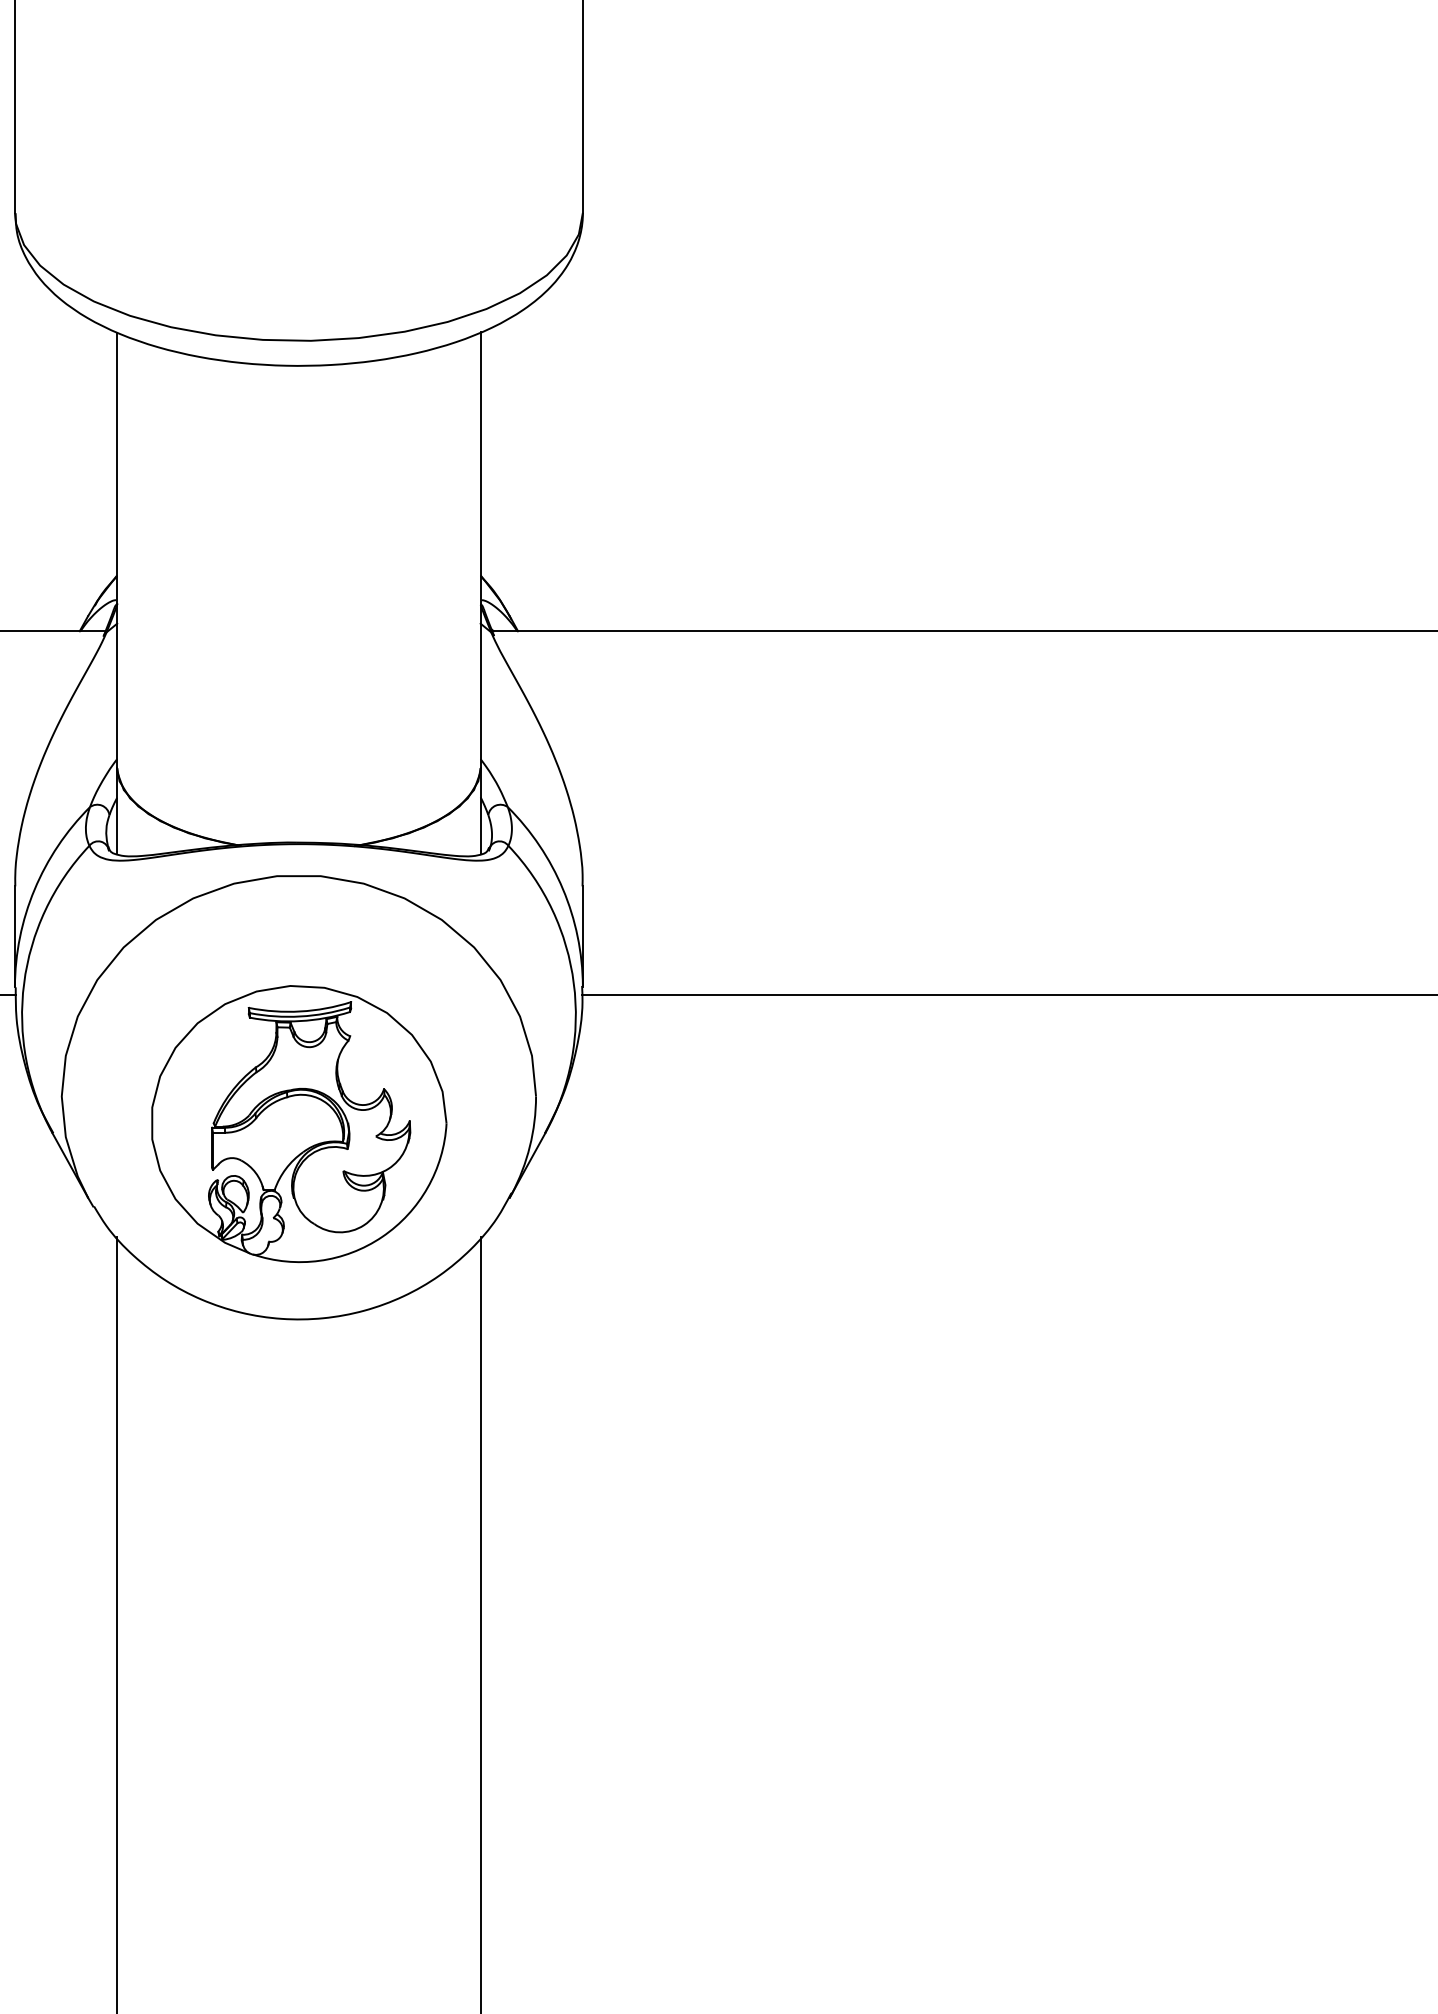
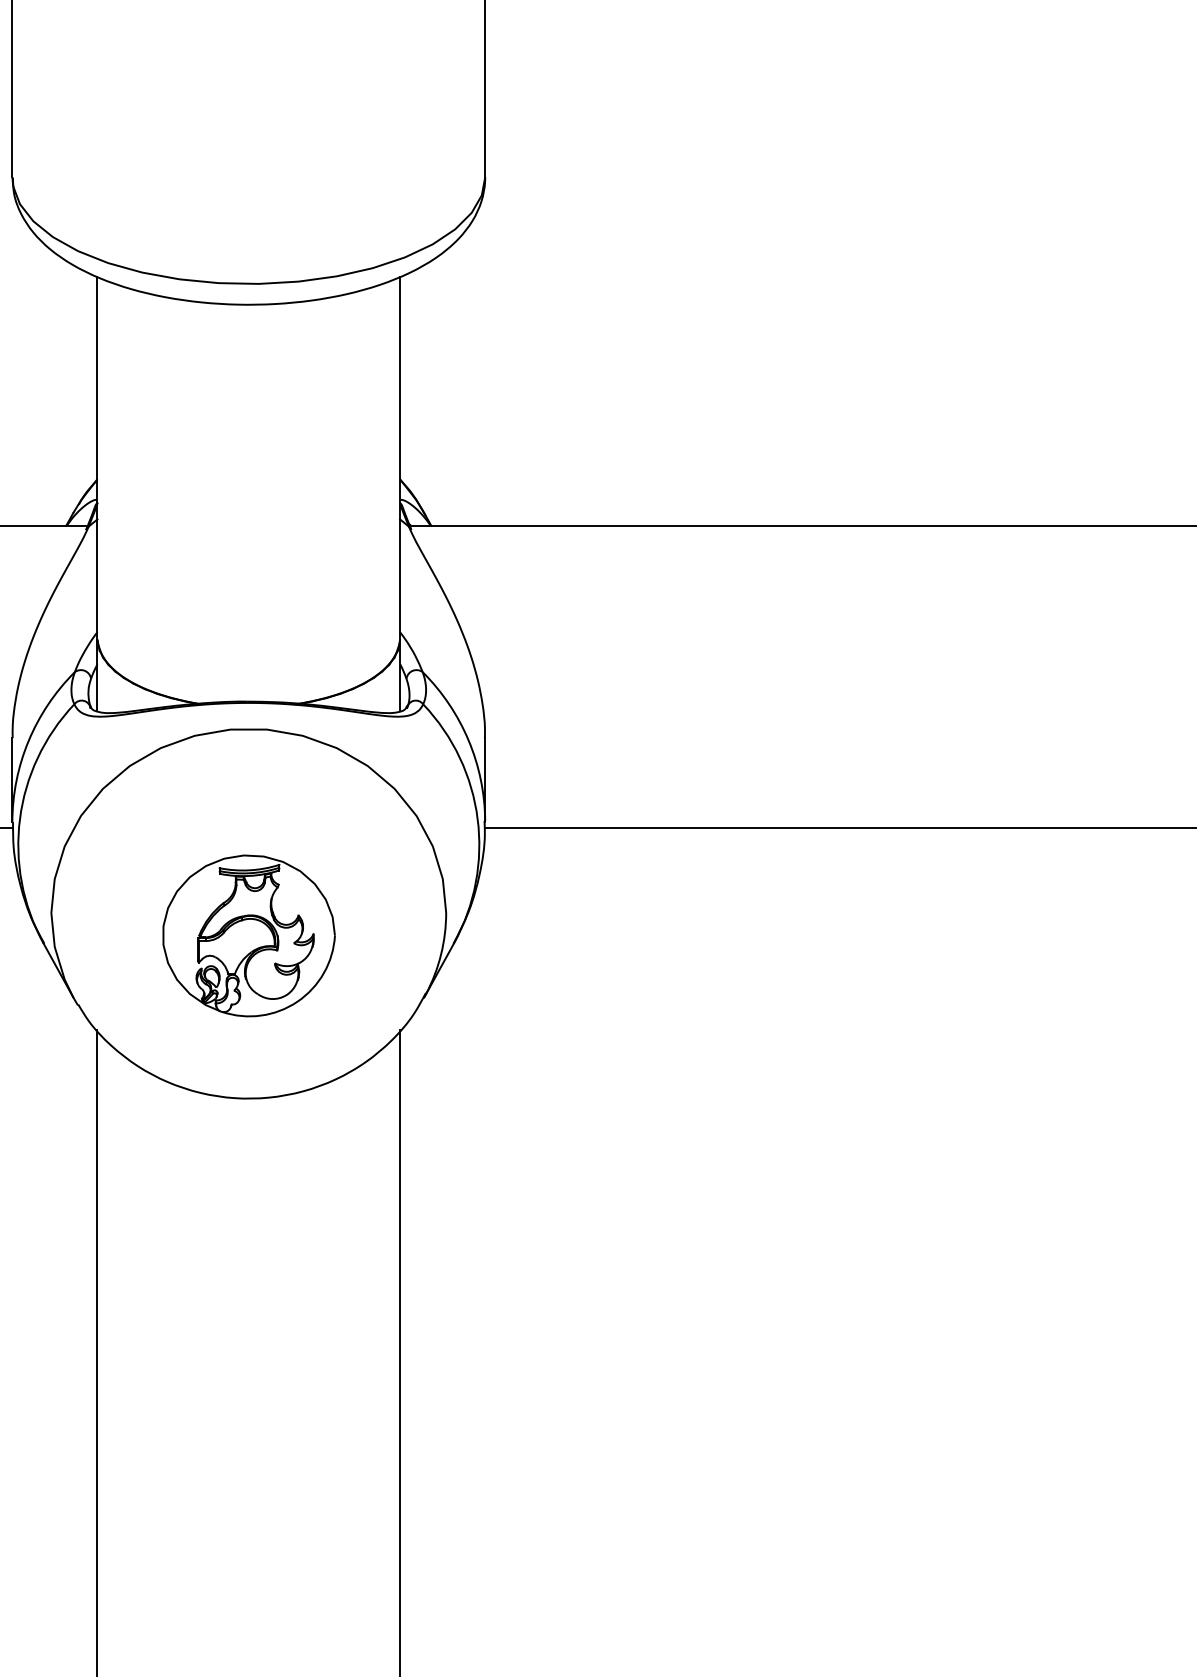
part: (299, 1123) -> (249, 935), size x0.7

